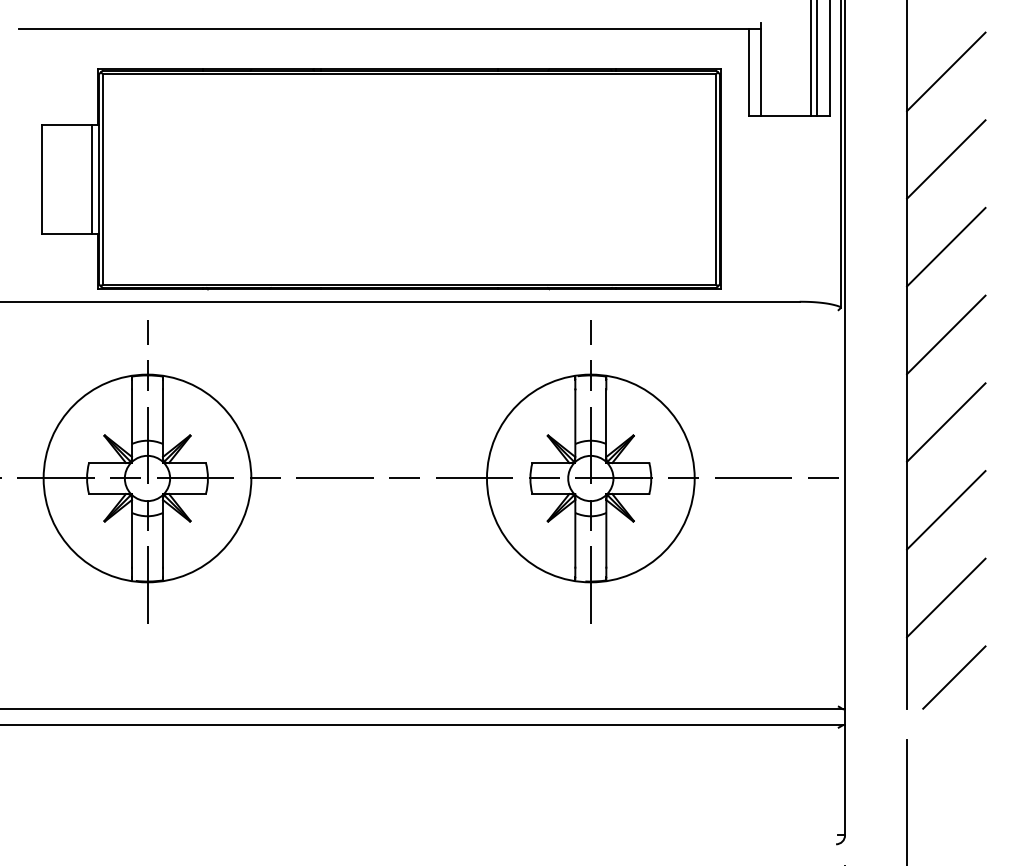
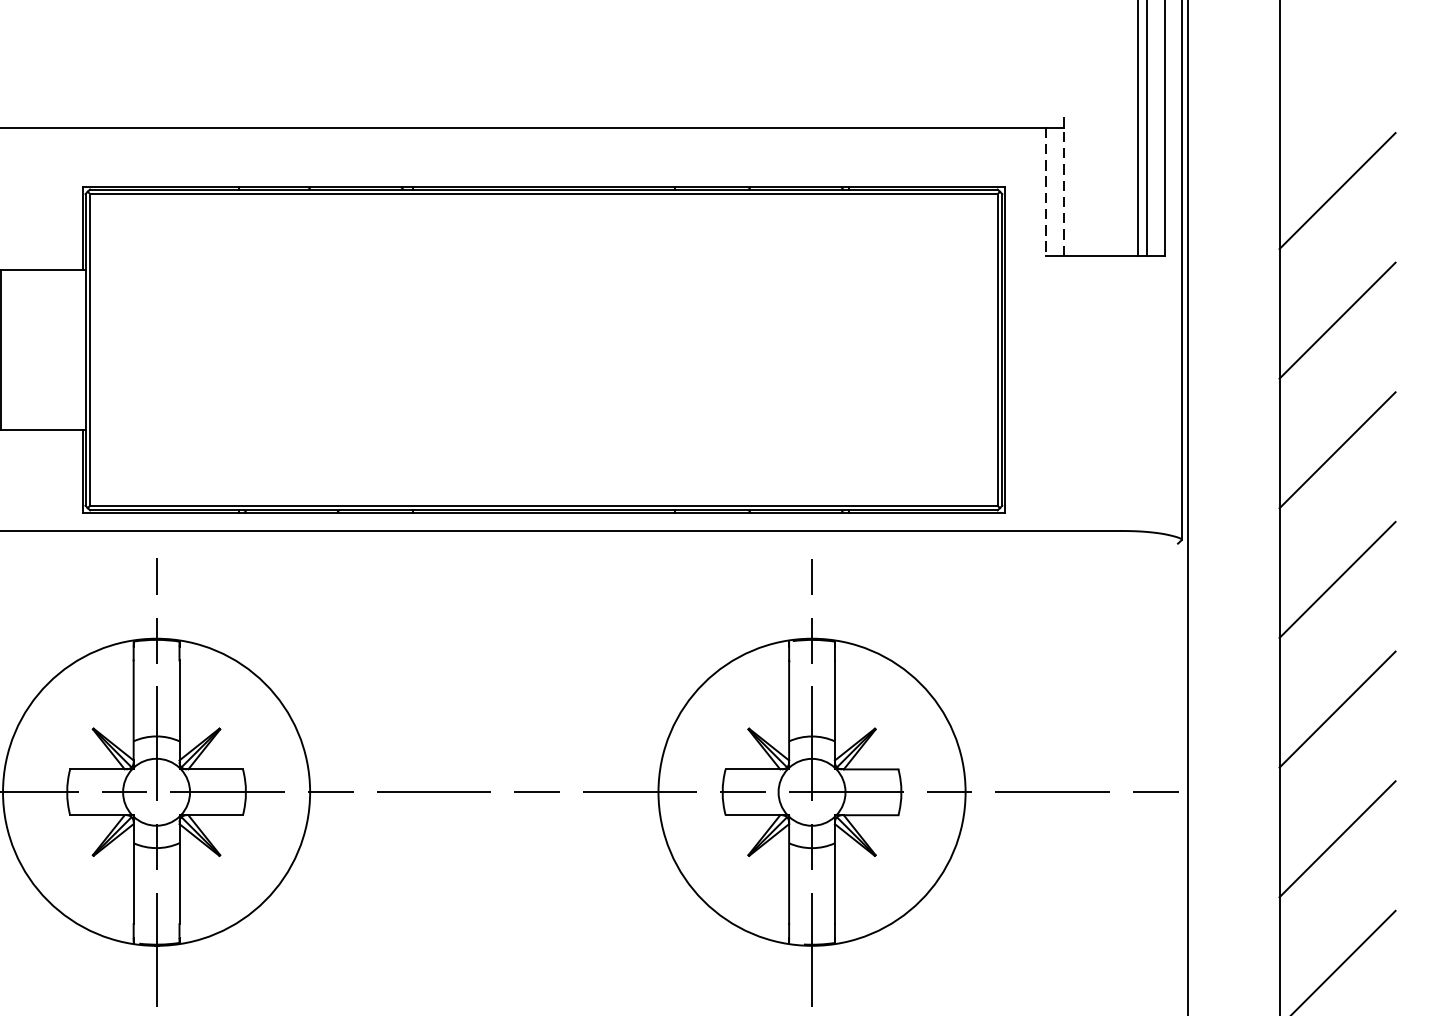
line: (761, 71) -> (1064, 190), solid -> dashed
line: (748, 72) -> (1045, 192), solid -> dashed
line: (91, 179) -> (73, 350), removed

